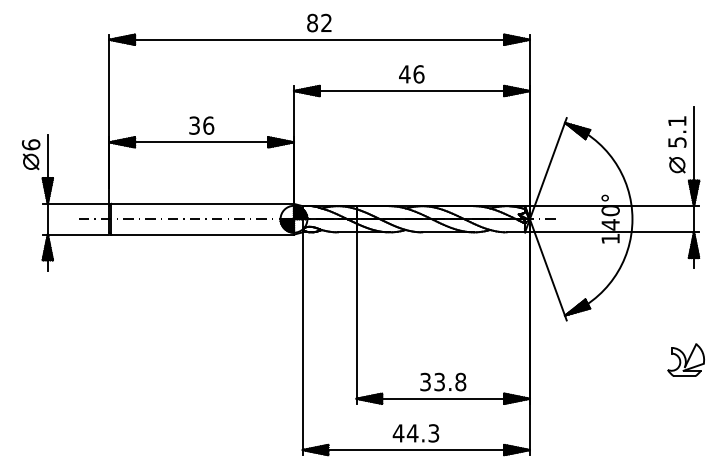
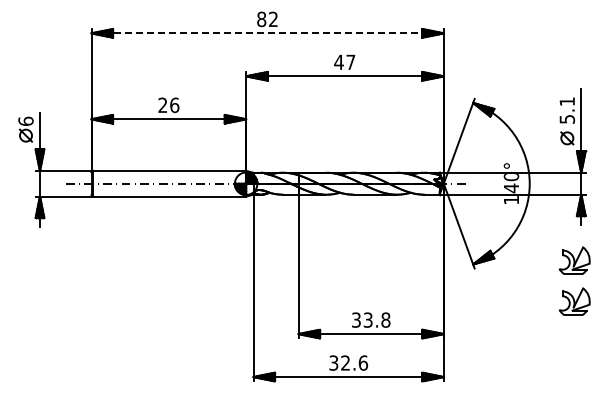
line: (320, 39) -> (268, 33), solid -> dashed
text: (418, 74) -> (350, 62), 46 -> 47
text: (194, 125) -> (162, 105), 36 -> 26
part: (685, 310) -> (574, 260), added
text: (416, 432) -> (348, 362), 44.3 -> 32.6

